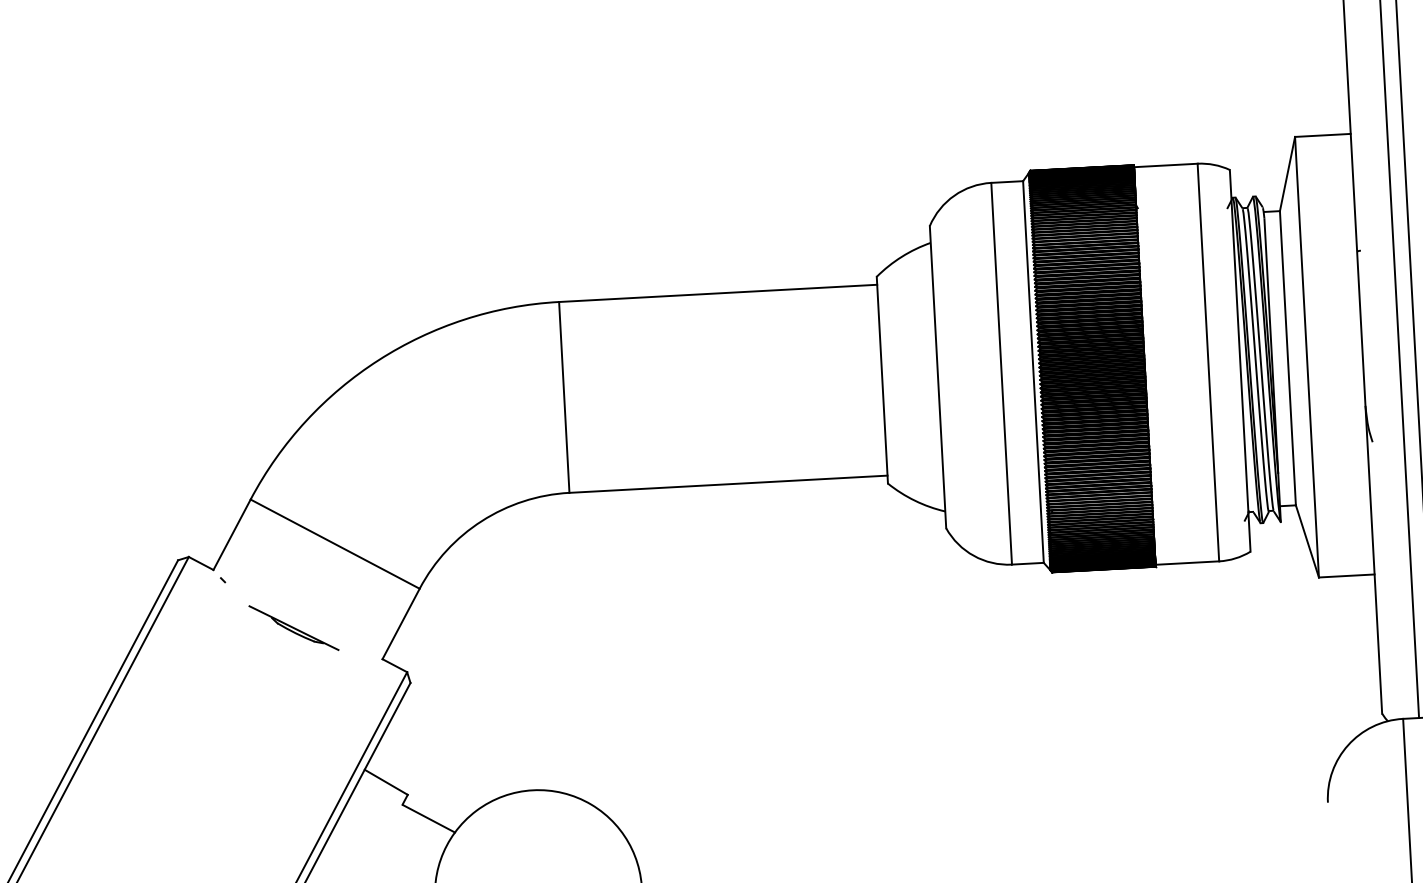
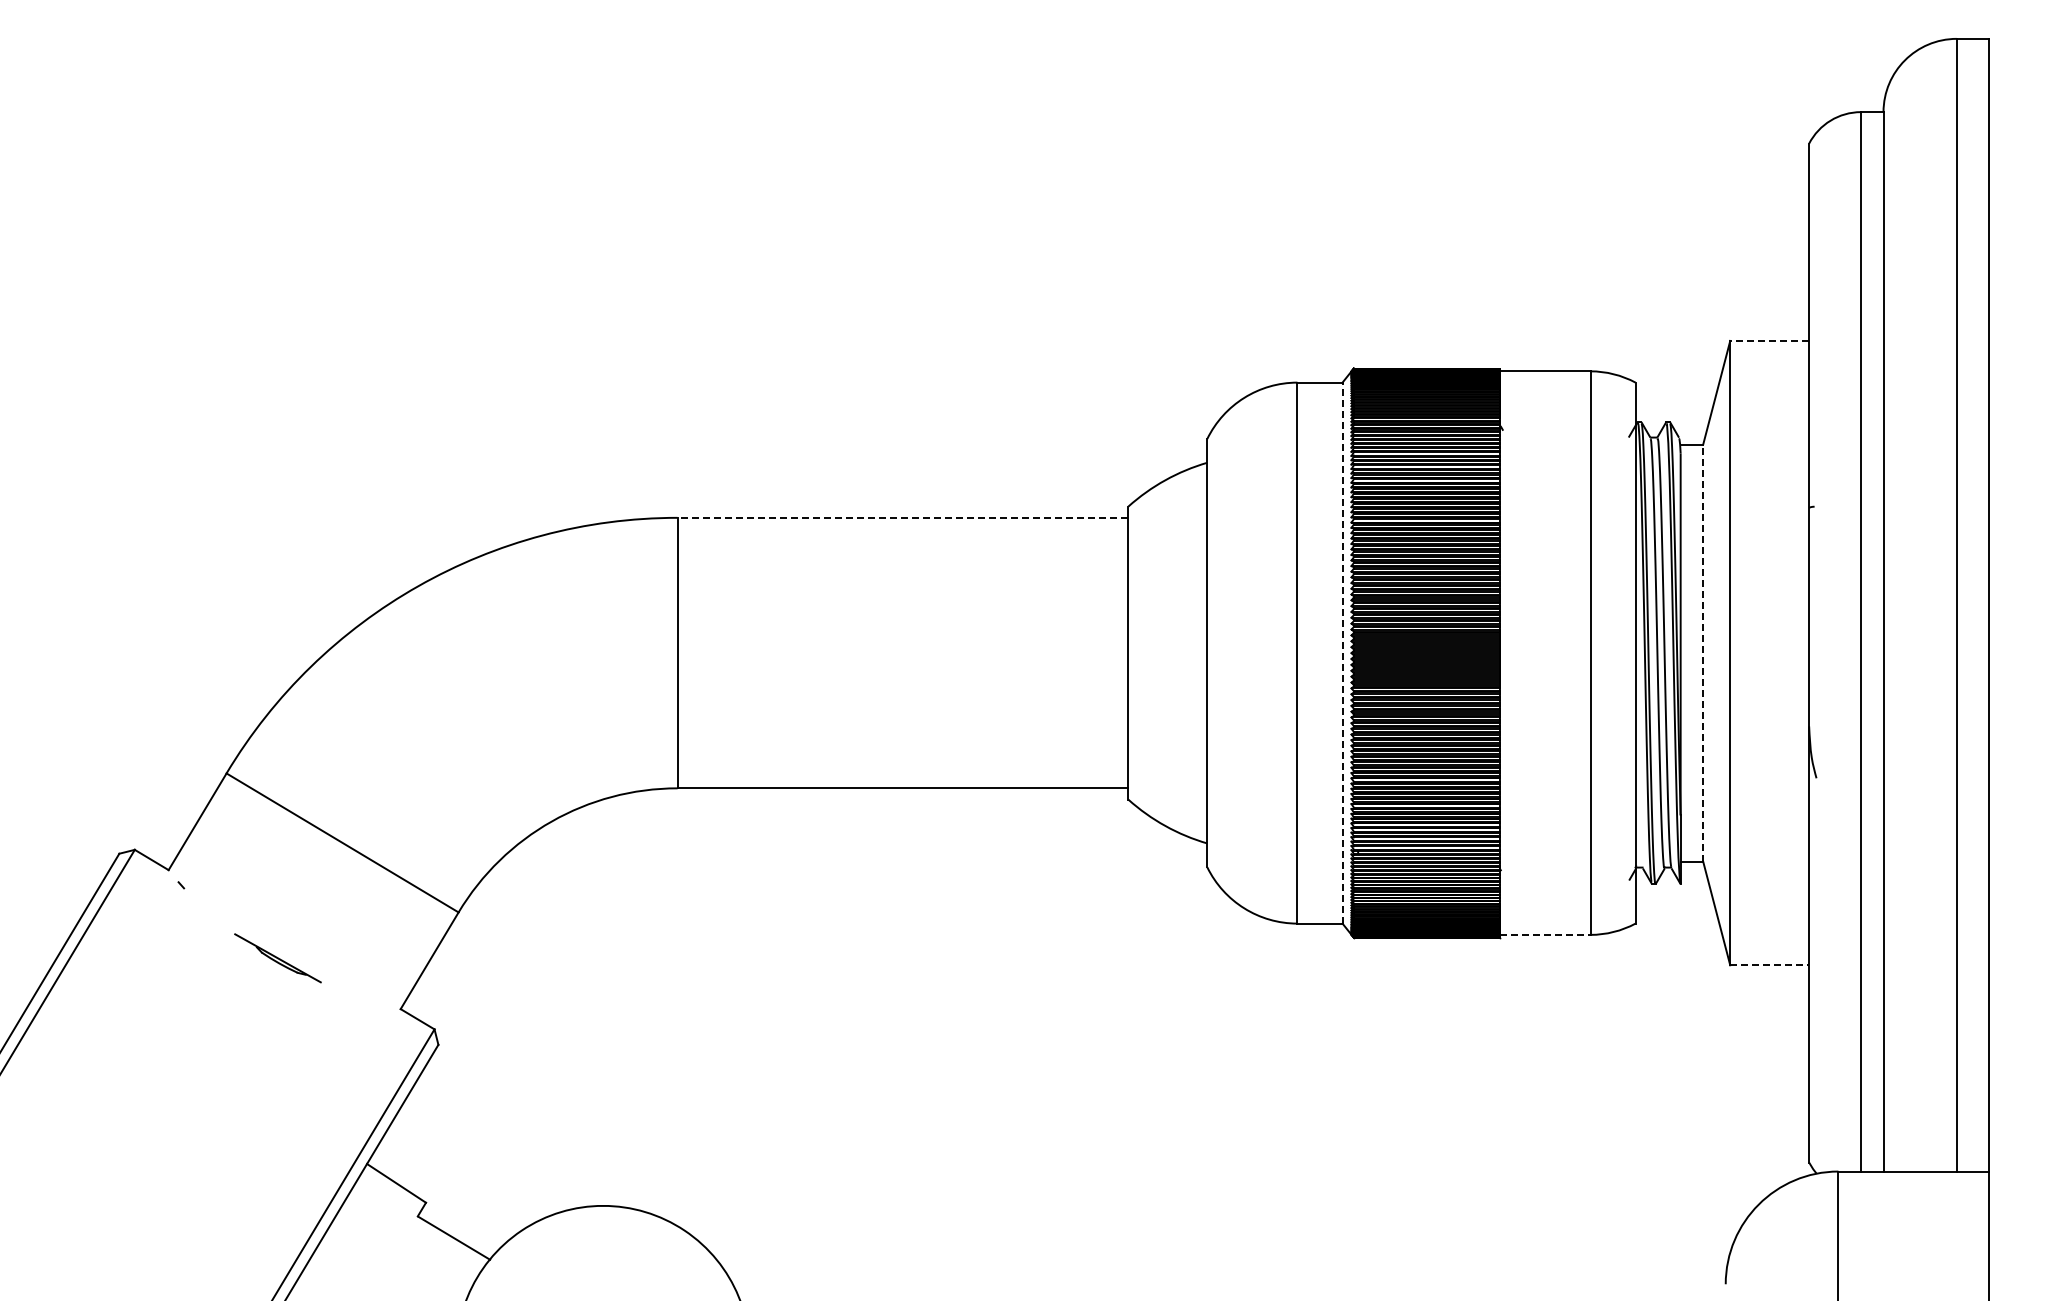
line: (1322, 135) -> (1769, 340), solid -> dashed
line: (717, 293) -> (902, 517), solid -> dashed
line: (1288, 358) -> (1703, 653), solid -> dashed
line: (1033, 371) -> (1342, 652), solid -> dashed
line: (1187, 562) -> (1545, 934), solid -> dashed
line: (1347, 576) -> (1770, 965), solid -> dashed
part: (293, 627) -> (277, 957), size x0.7

